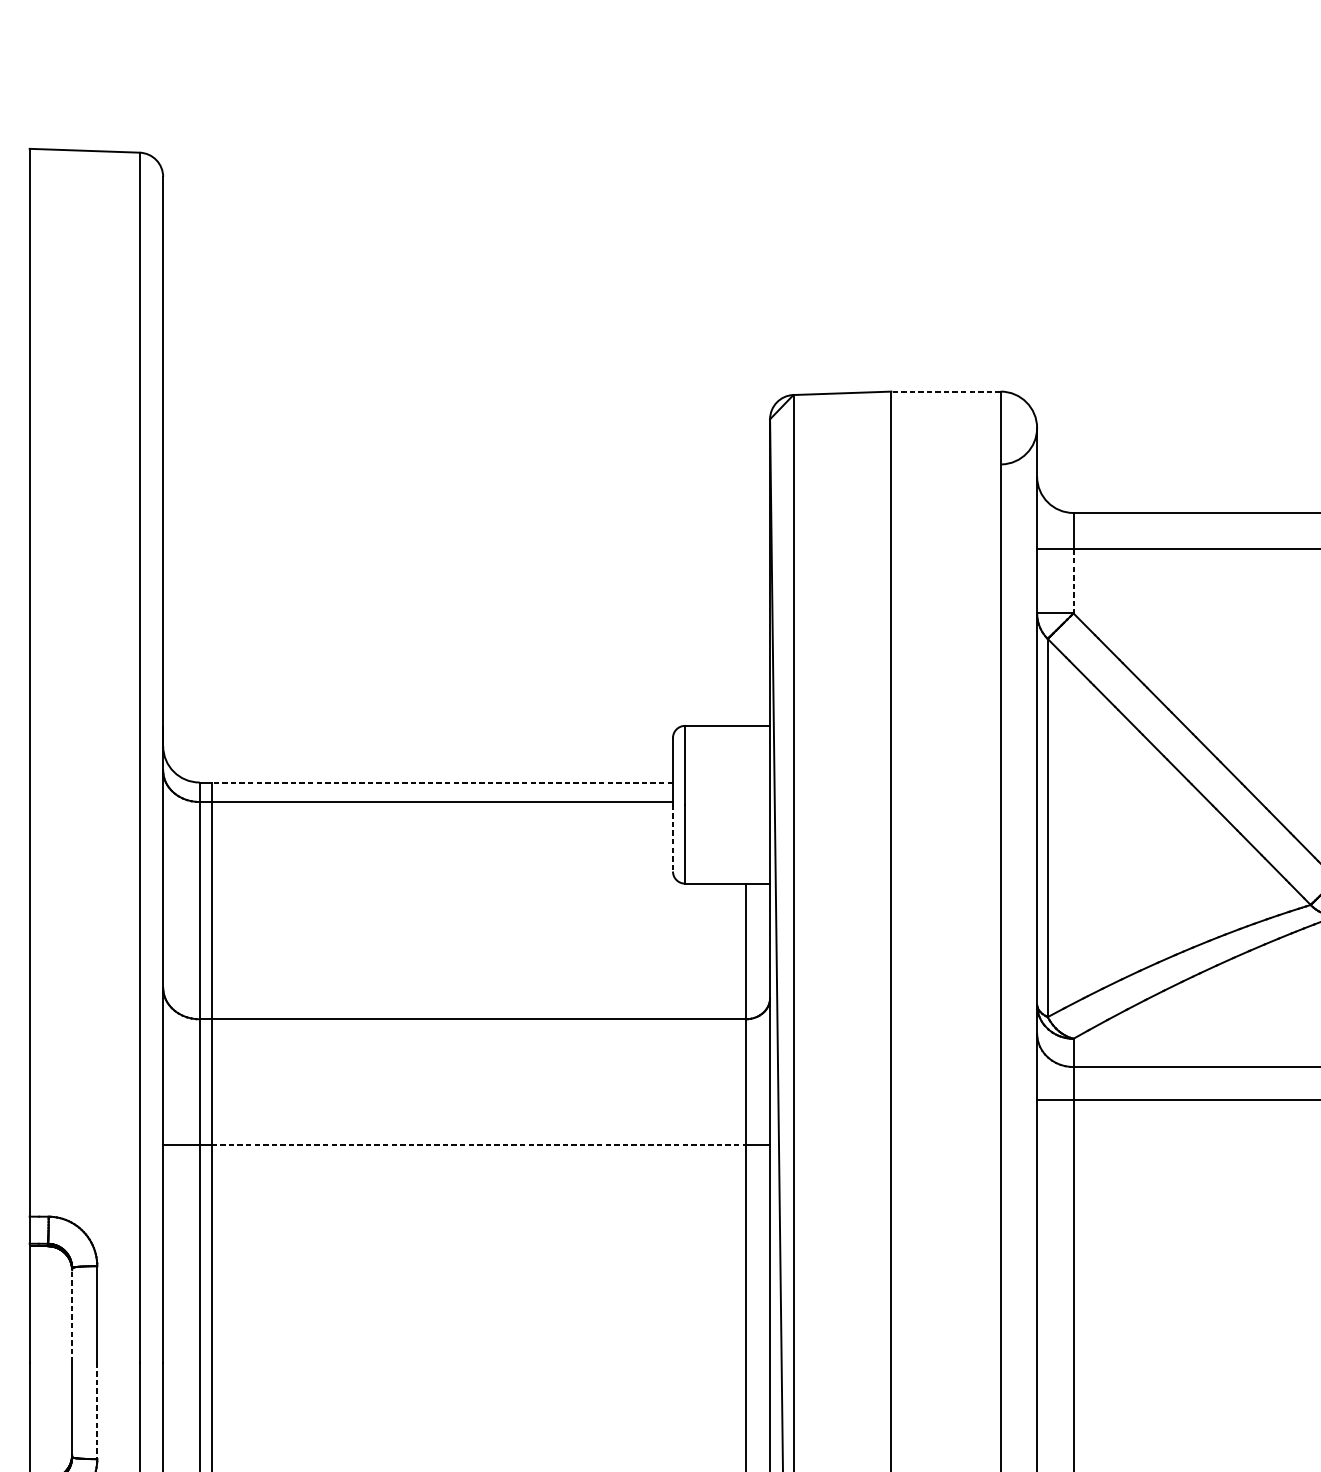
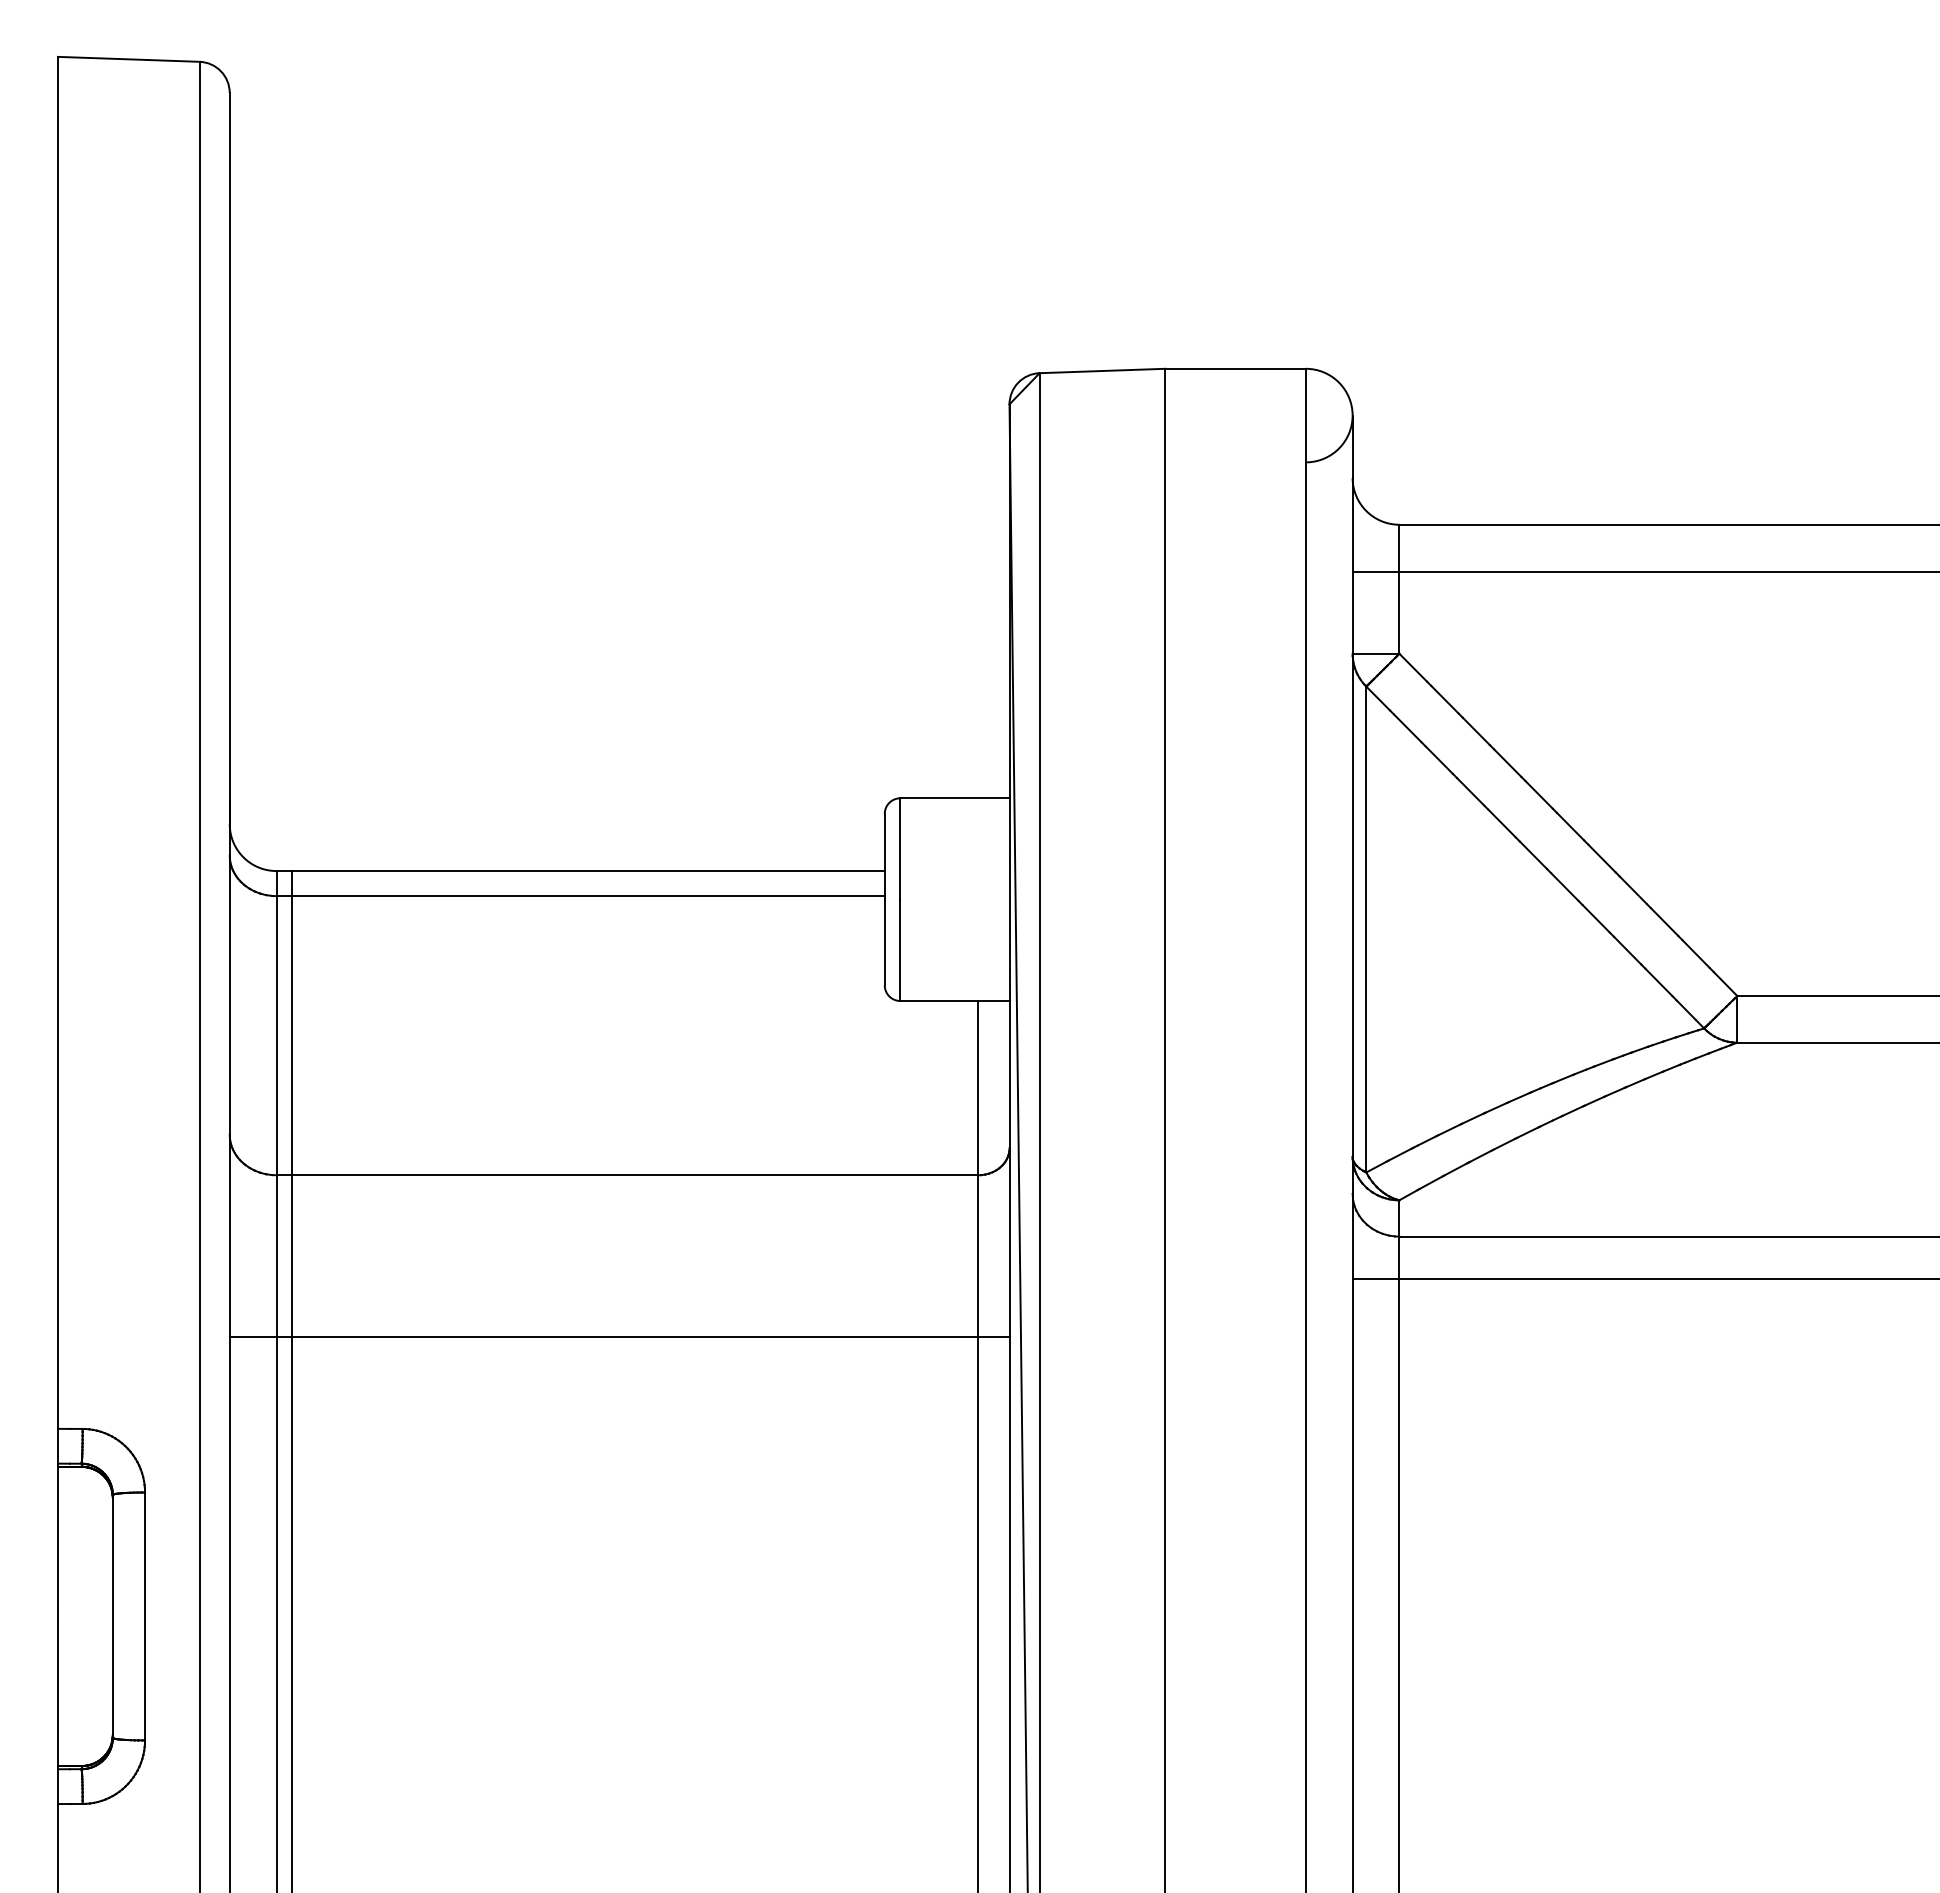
line: (945, 391) -> (1235, 368), dashed -> solid
line: (1073, 582) -> (1399, 613), dashed -> solid
line: (441, 782) -> (587, 871), dashed -> solid
line: (672, 838) -> (884, 942), dashed -> solid
line: (478, 1145) -> (635, 1337), dashed -> solid
line: (71, 1315) -> (112, 1555), dashed -> solid
line: (97, 1410) -> (145, 1678), dashed -> solid

